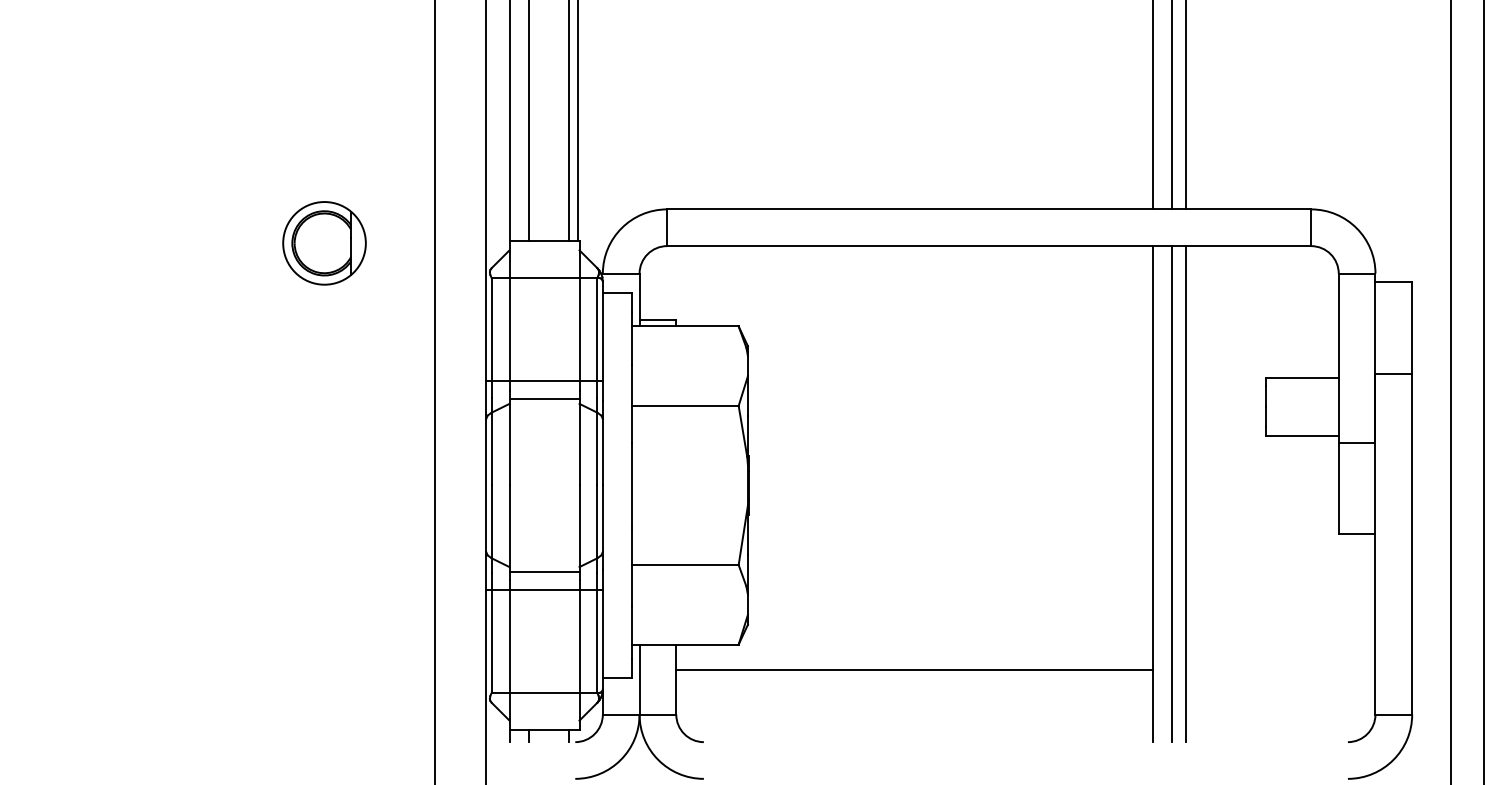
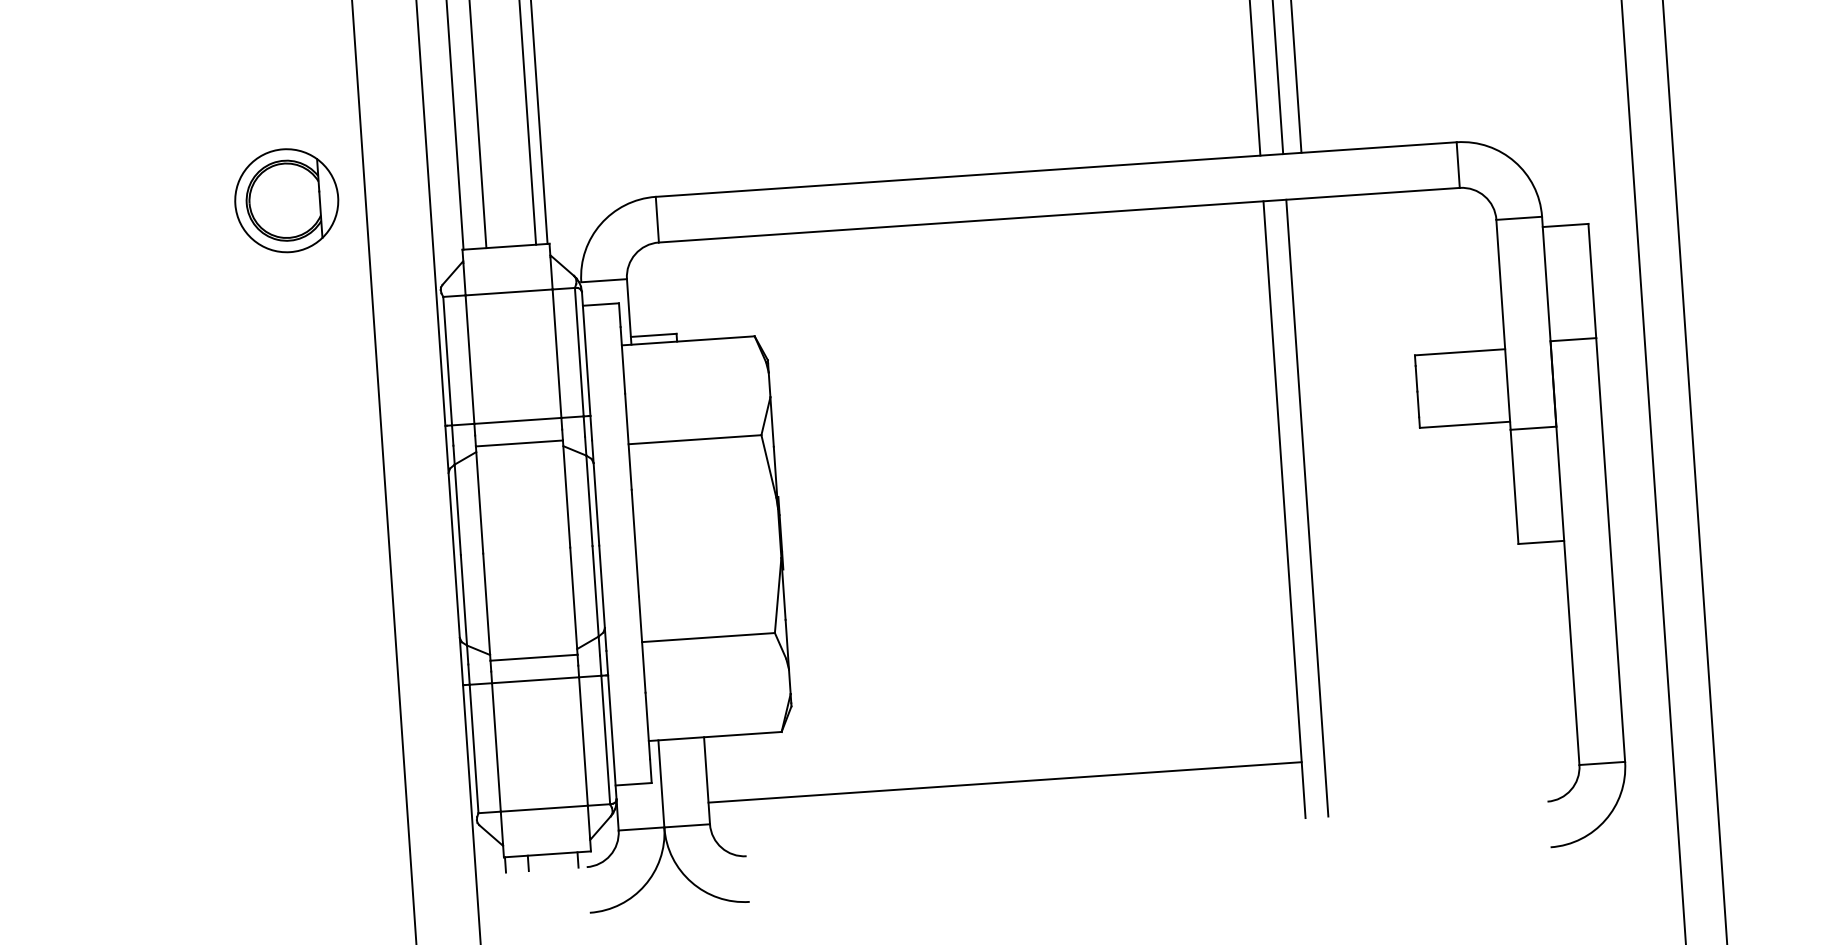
part: (324, 243) -> (286, 200), moved
line: (1186, 493) -> (1325, 506), removed
line: (914, 670) -> (1004, 782), moved

